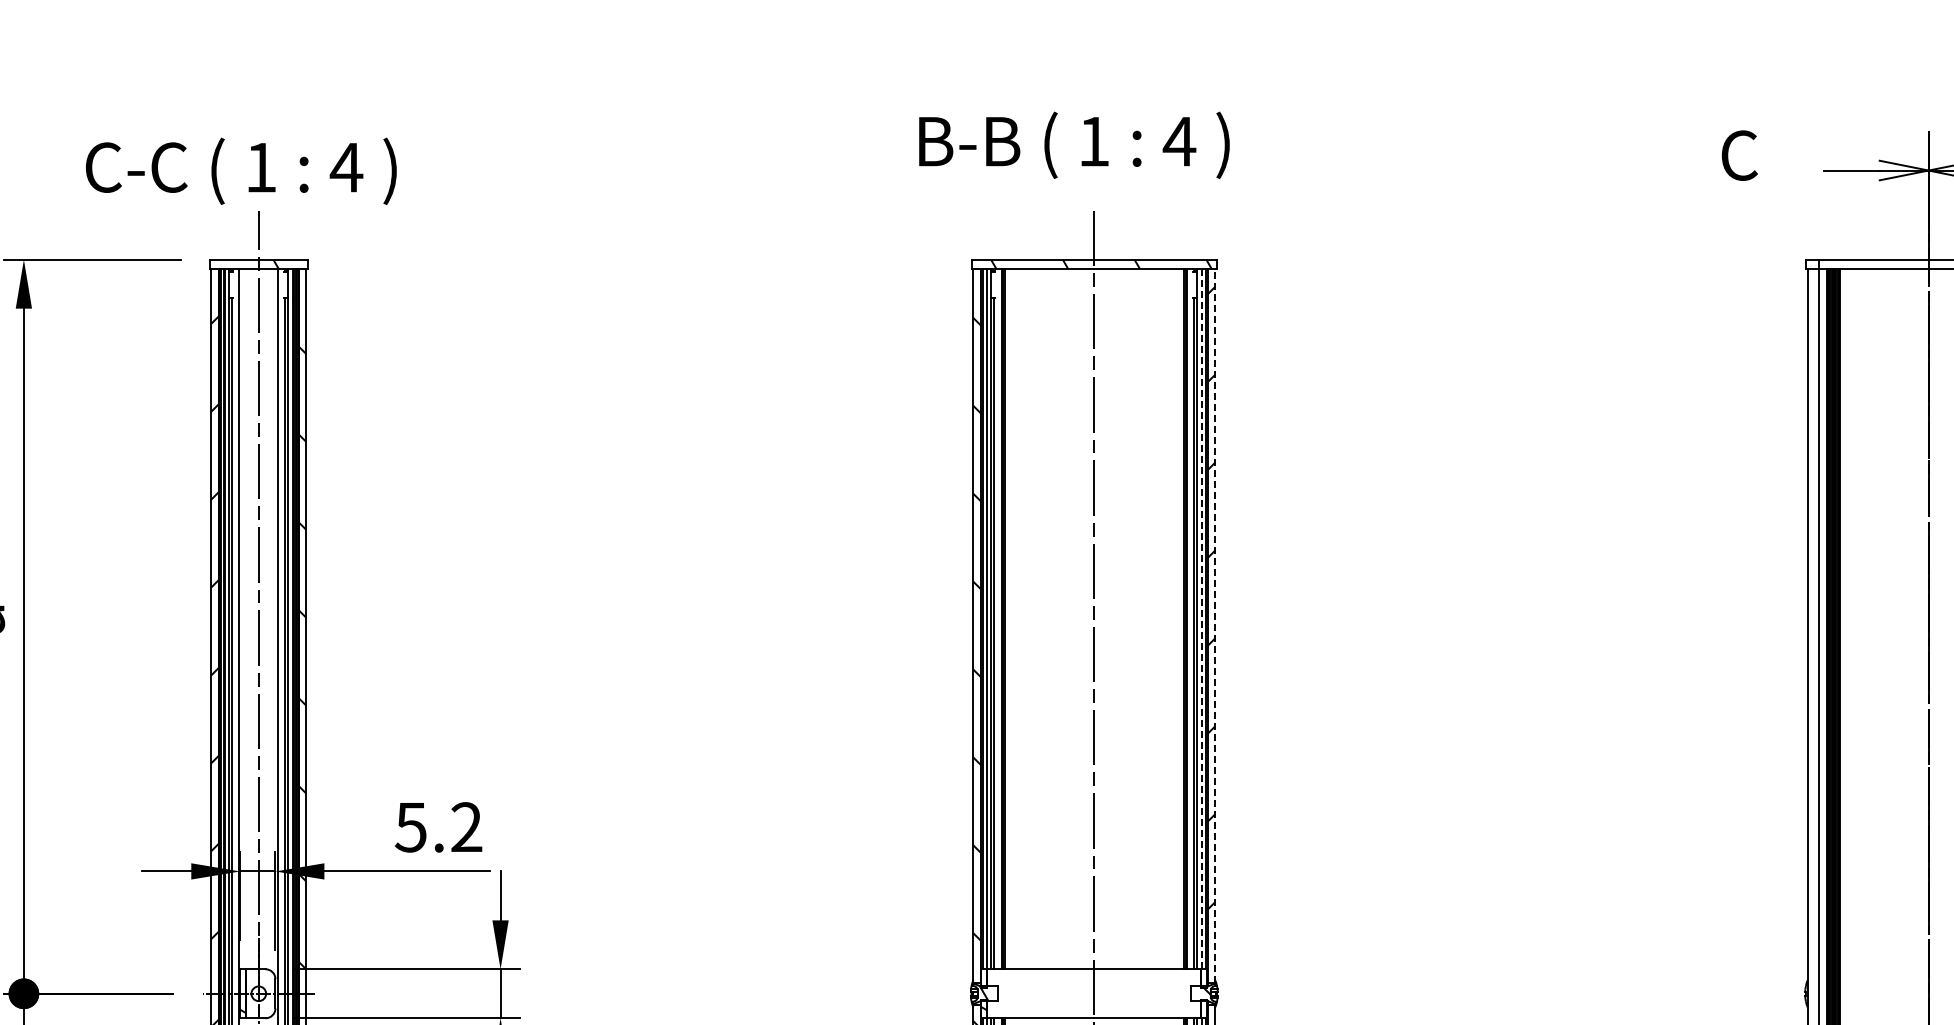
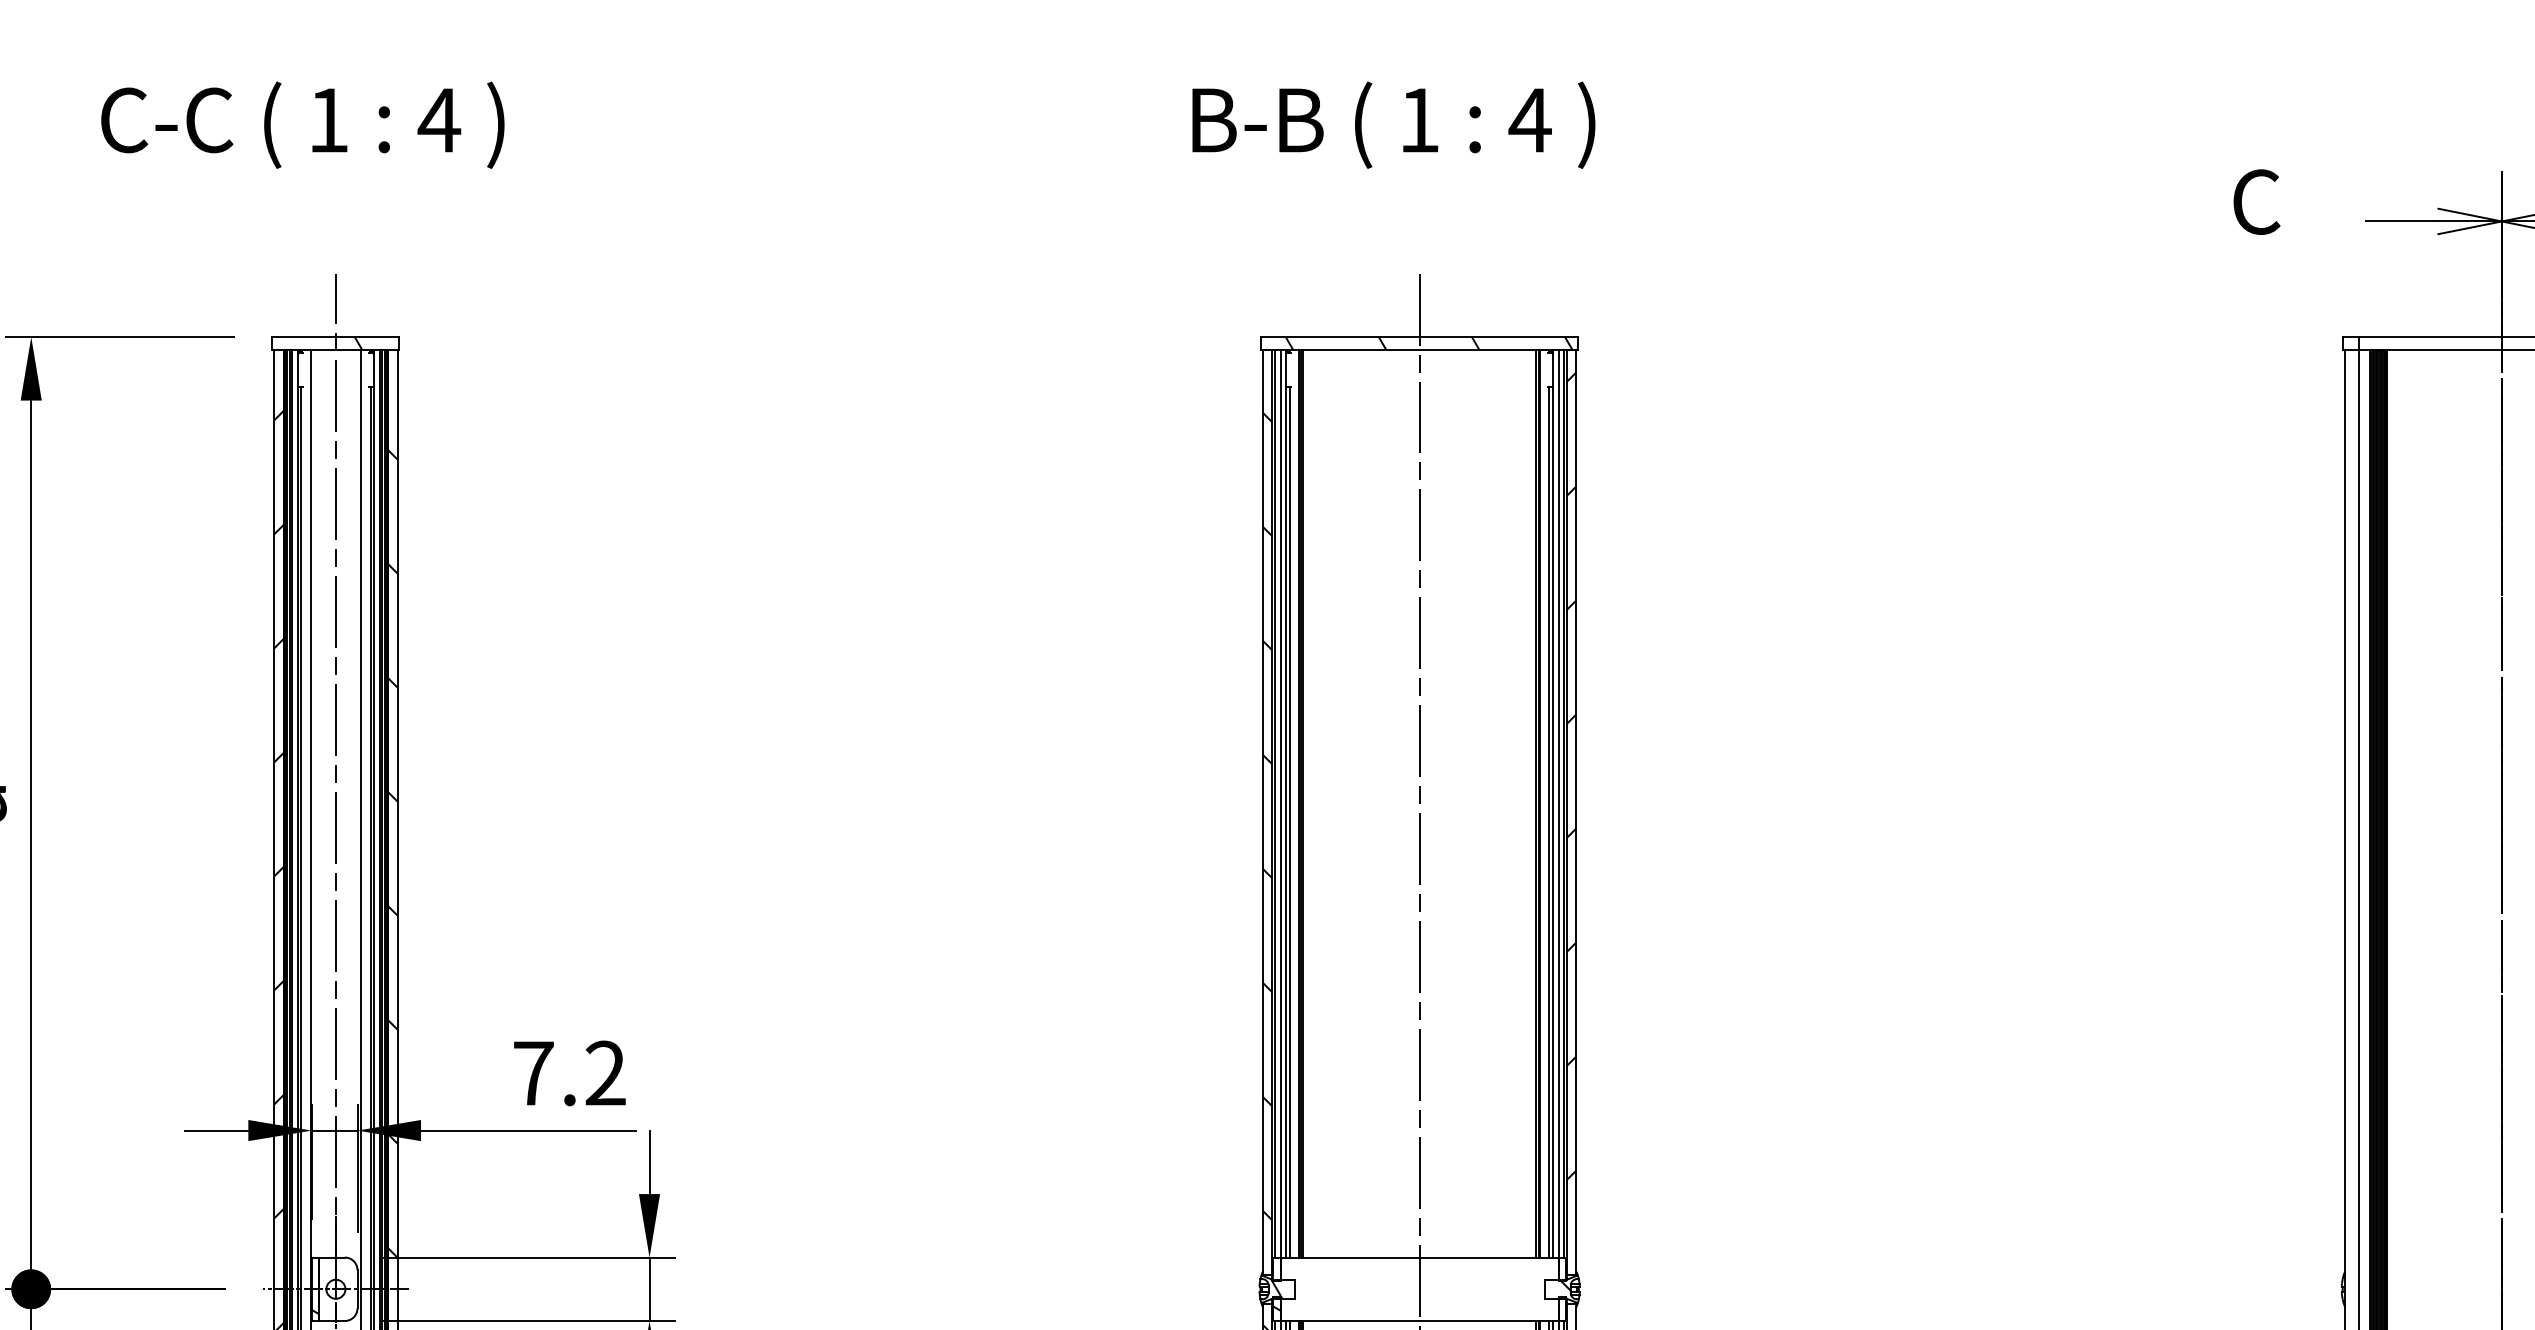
text: (1074, 144) -> (1393, 124), moved
text: (241, 170) -> (303, 124), moved
line: (1201, 619) -> (1558, 803), dashed -> solid
line: (1215, 626) -> (1576, 812), dashed -> solid
text: (410, 827) -> (532, 1073), 5.2 -> 7.2

